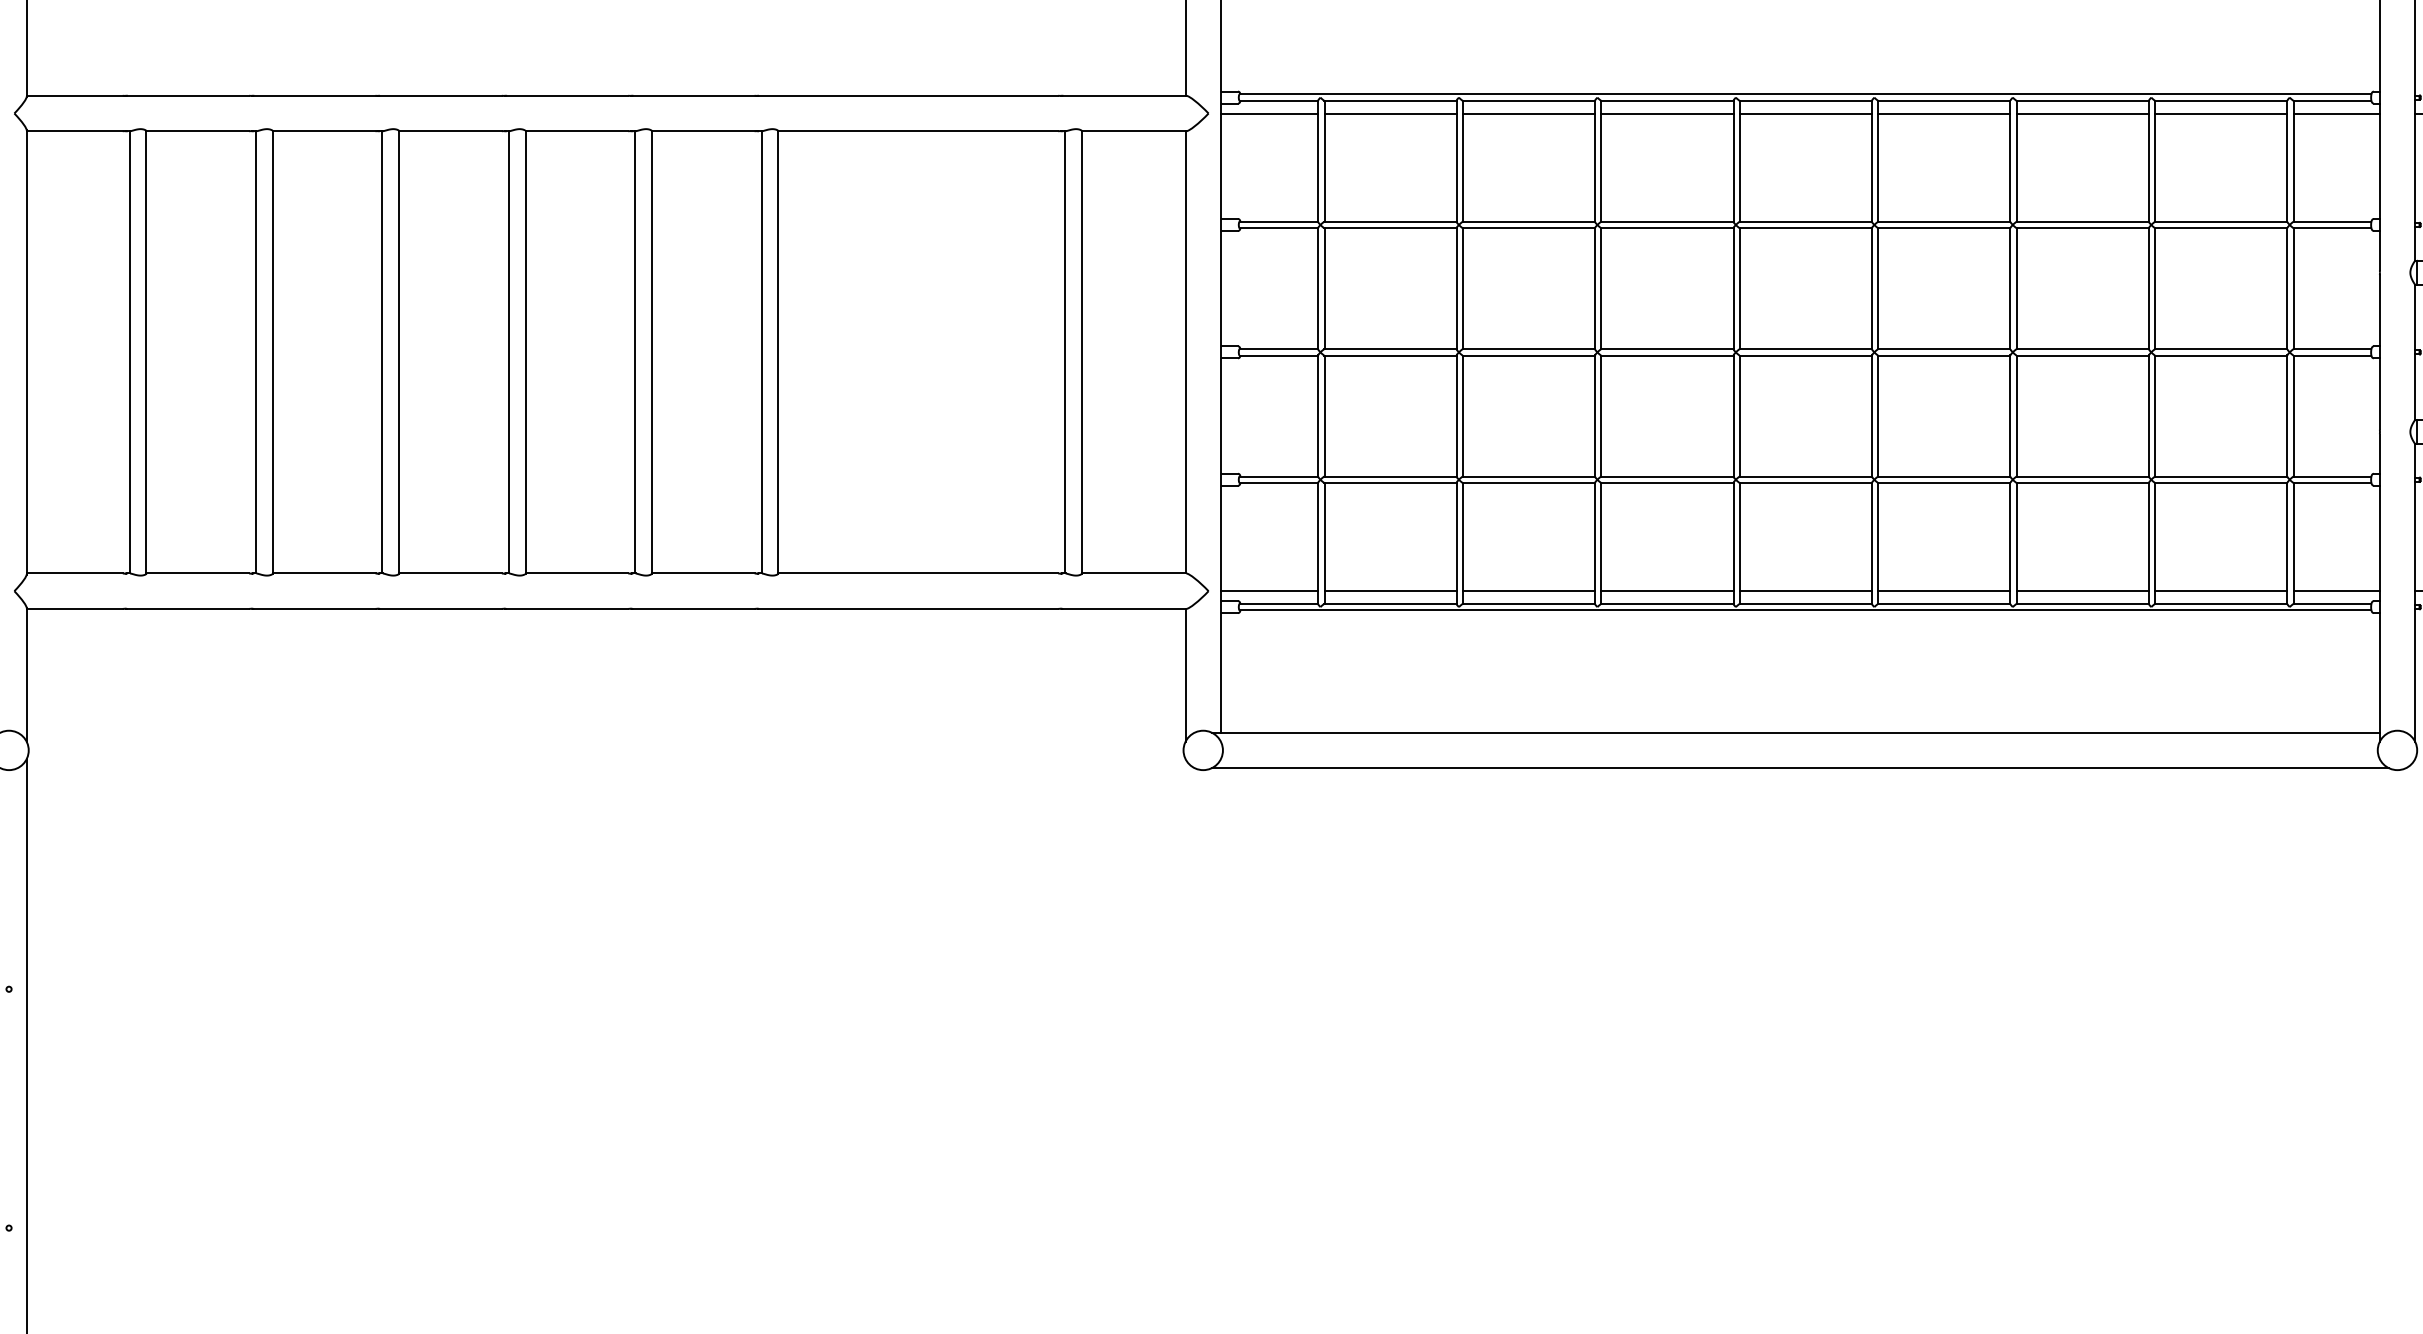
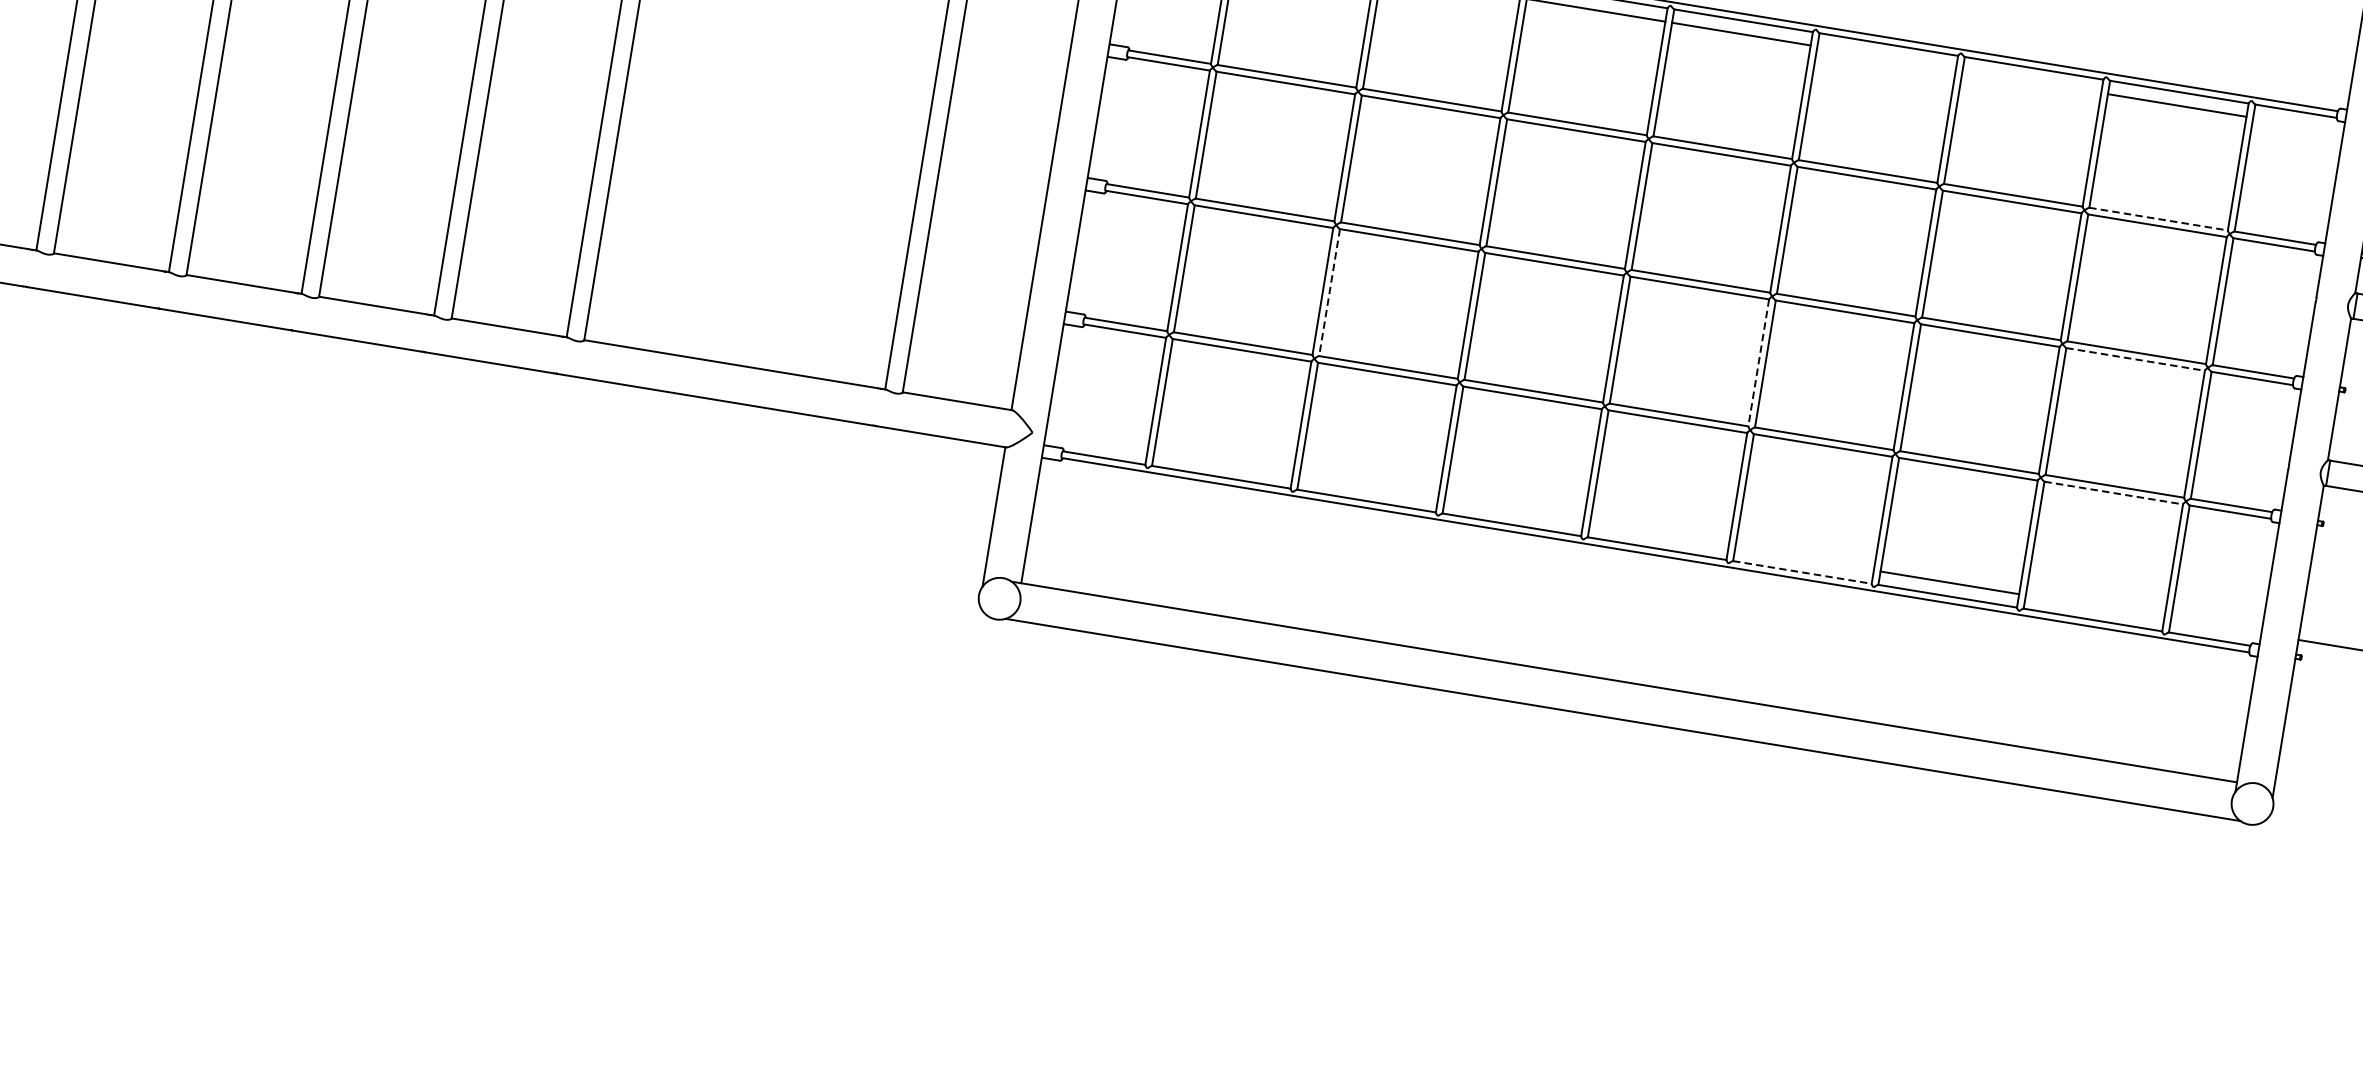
line: (1944, 113) -> (1886, 57), removed
line: (2082, 113) -> (2031, 81), removed
line: (2336, 113) -> (2298, 125), removed
line: (2221, 221) -> (2158, 218), solid -> dashed
line: (2221, 355) -> (2135, 359), solid -> dashed
line: (1462, 416) -> (1329, 292), solid -> dashed
line: (1872, 416) -> (1759, 363), solid -> dashed
line: (2221, 482) -> (2113, 492), solid -> dashed
line: (1269, 591) -> (1096, 443), removed
line: (1390, 591) -> (1223, 464), removed
line: (1528, 591) -> (1368, 487), removed
line: (1667, 591) -> (1514, 511), removed
line: (1805, 591) -> (1658, 535), removed
line: (1944, 591) -> (1804, 559), removed
line: (2221, 591) -> (2095, 606), removed
line: (2336, 591) -> (2215, 626), removed
line: (1944, 603) -> (1802, 571), solid -> dashed

